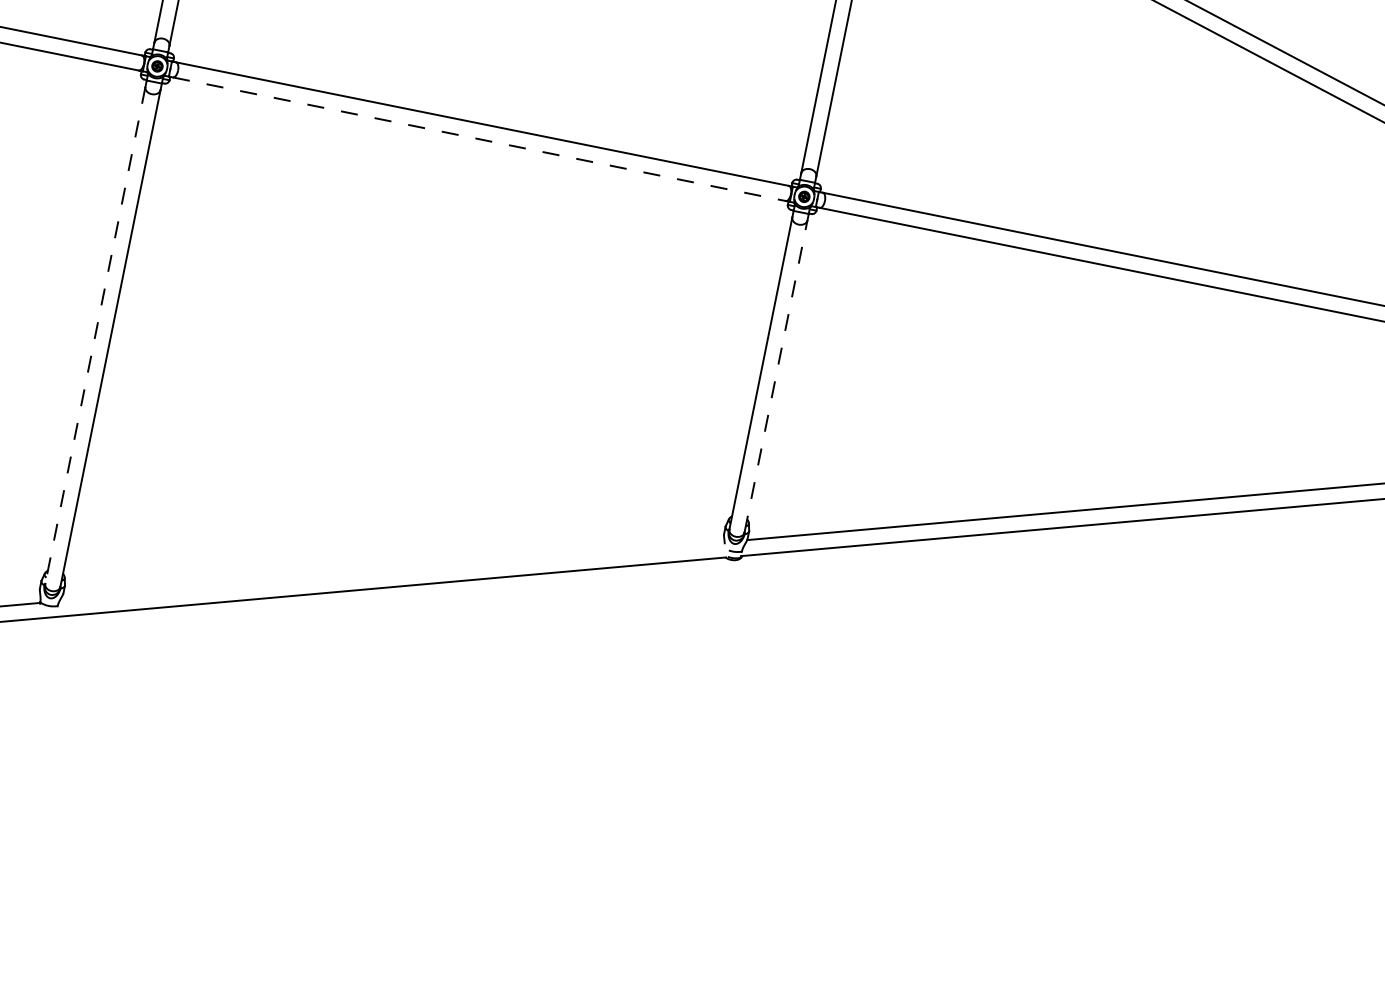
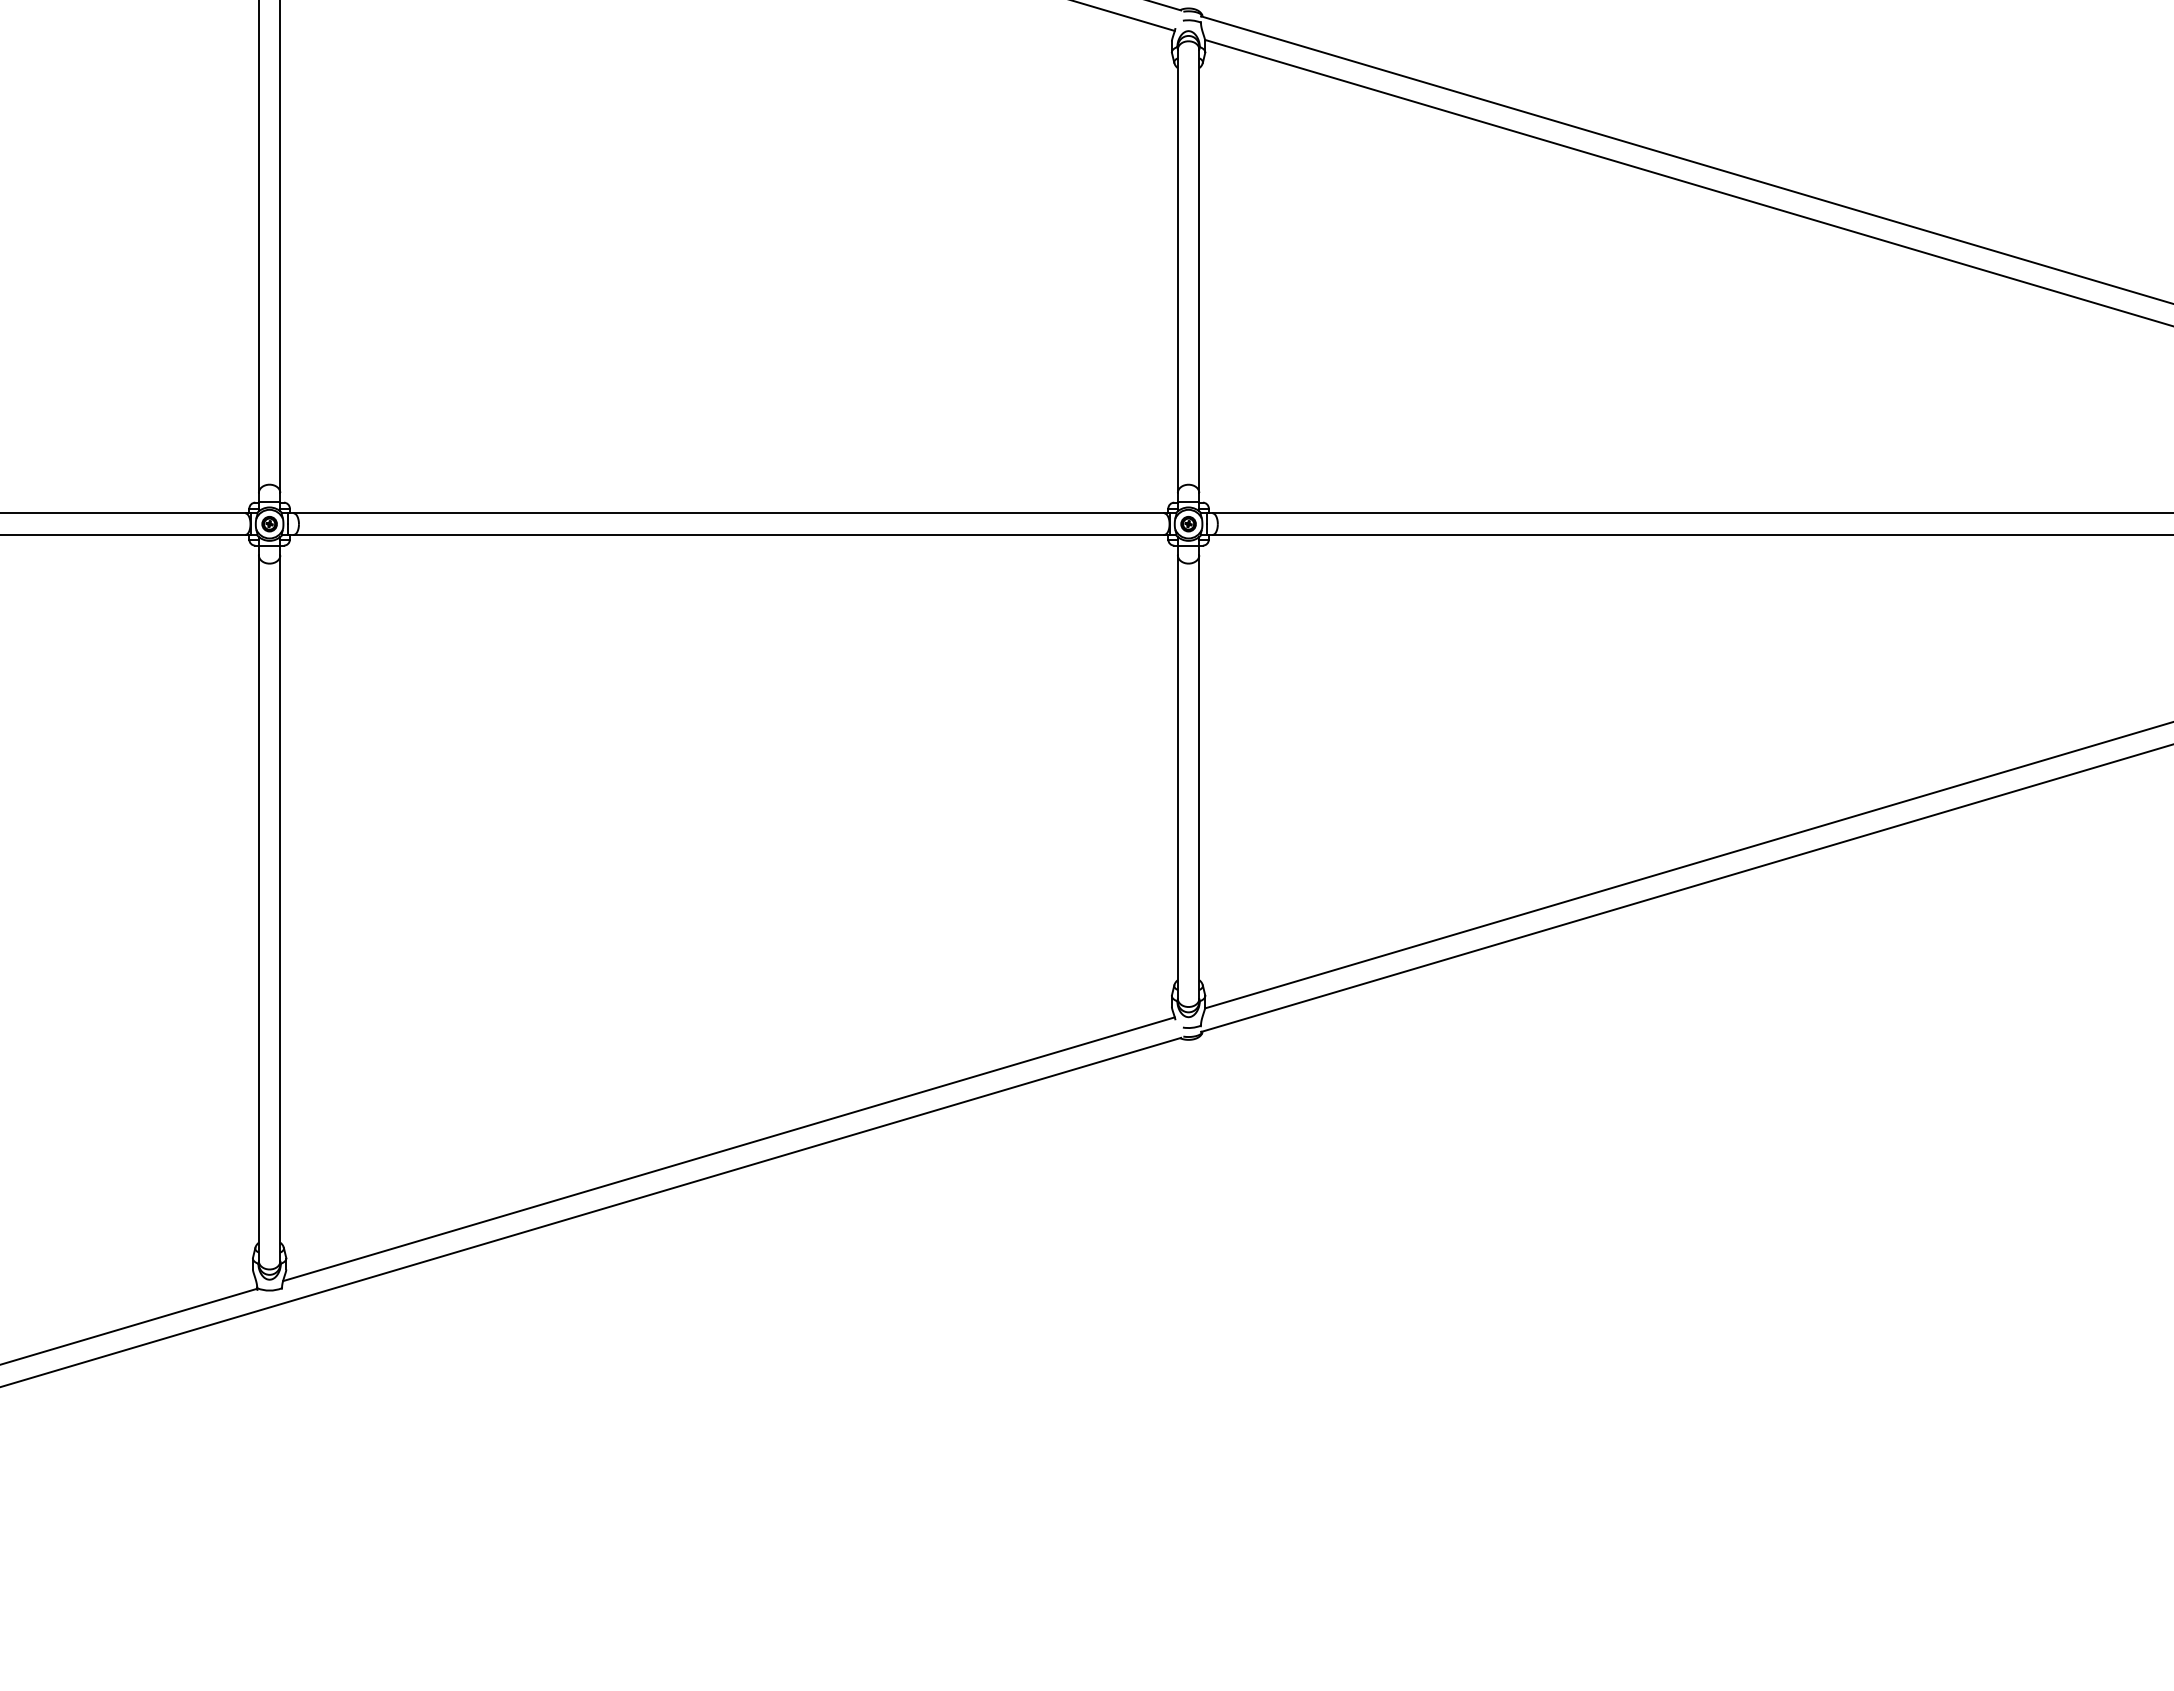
line: (479, 138) -> (729, 534), dashed -> solid
line: (95, 335) -> (258, 908), dashed -> solid
line: (776, 376) -> (1199, 777), dashed -> solid
line: (391, 571) -> (728, 1149), added

